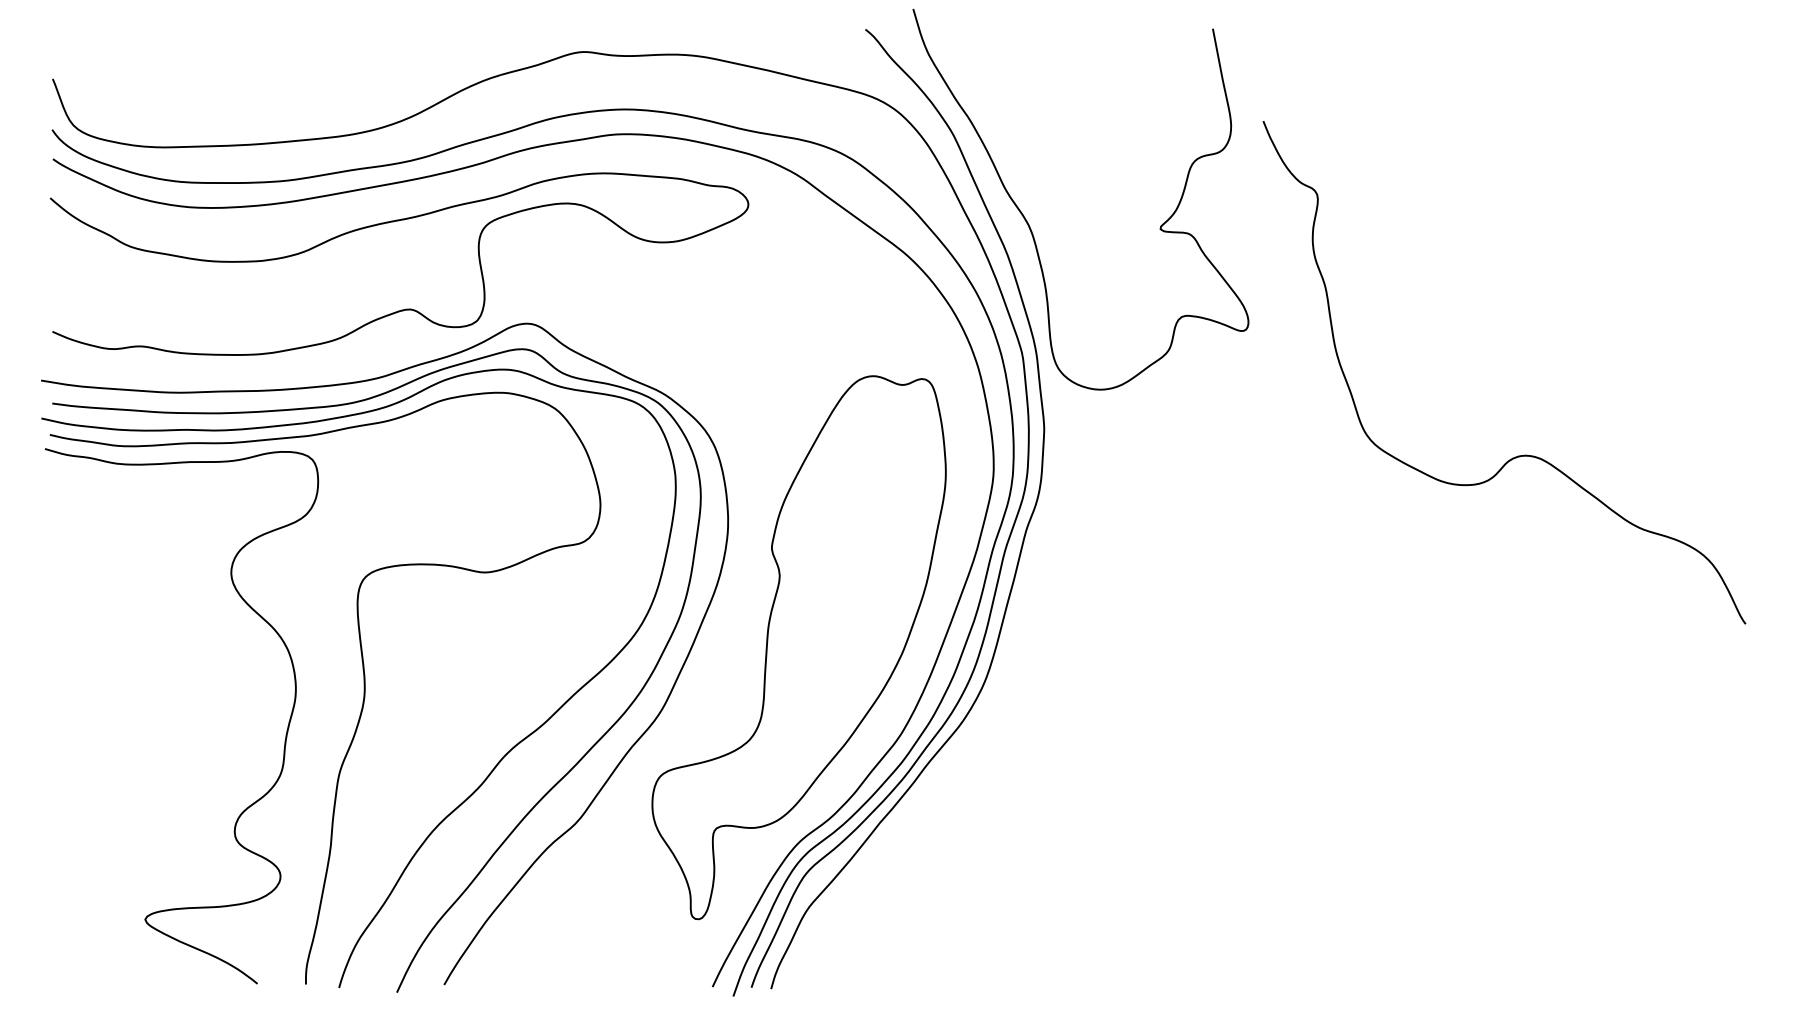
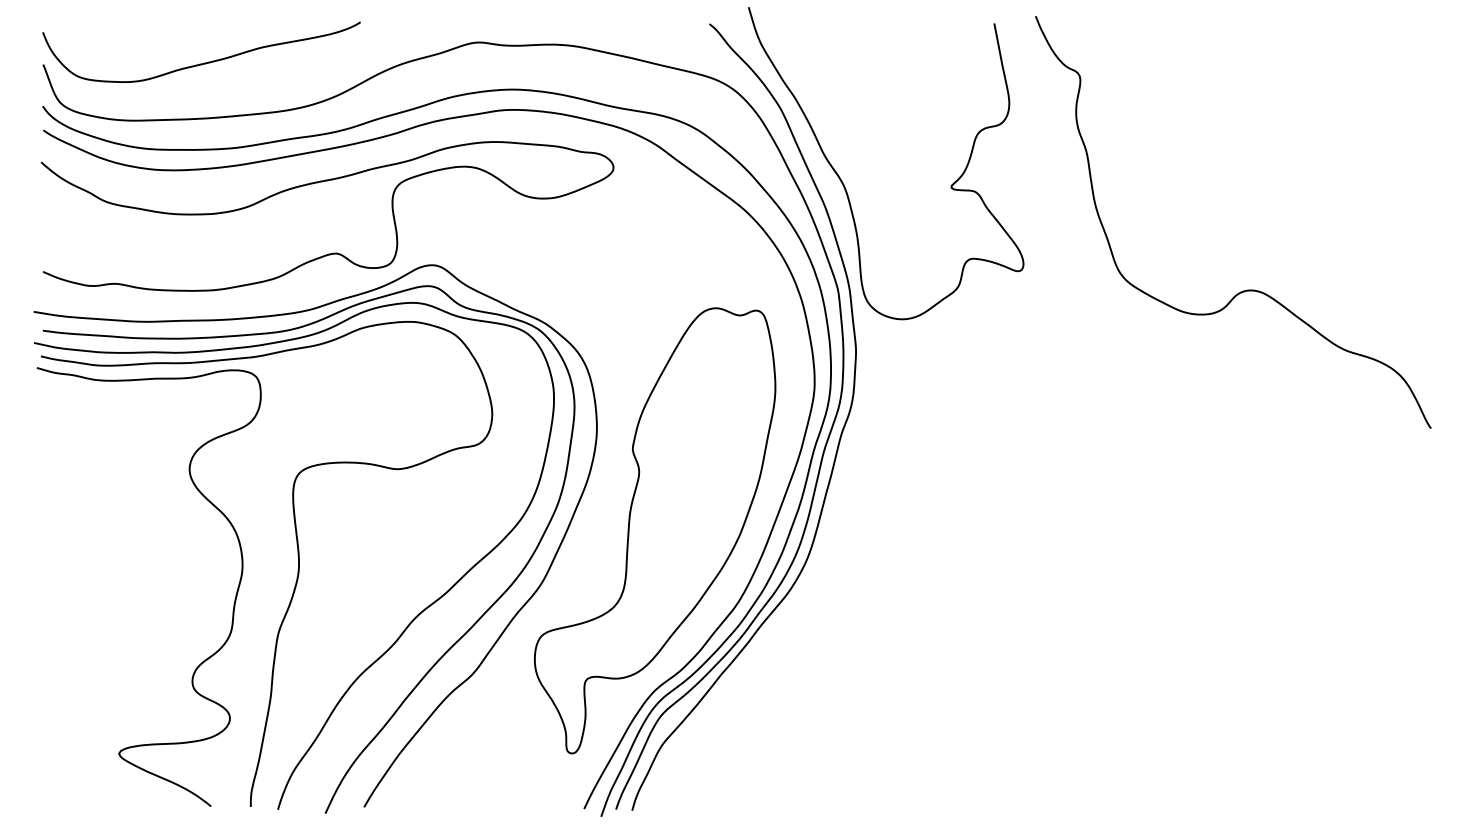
curve: (249, 76) -> (204, 62), added
curve: (1520, 454) -> (1246, 289), moved

